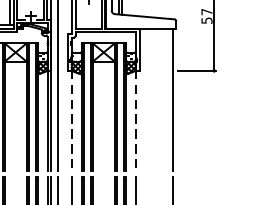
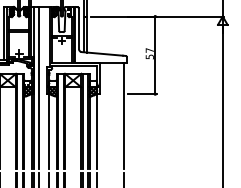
line: (71, 121) -> (49, 131), dashed -> solid
line: (136, 121) -> (97, 131), dashed -> solid

